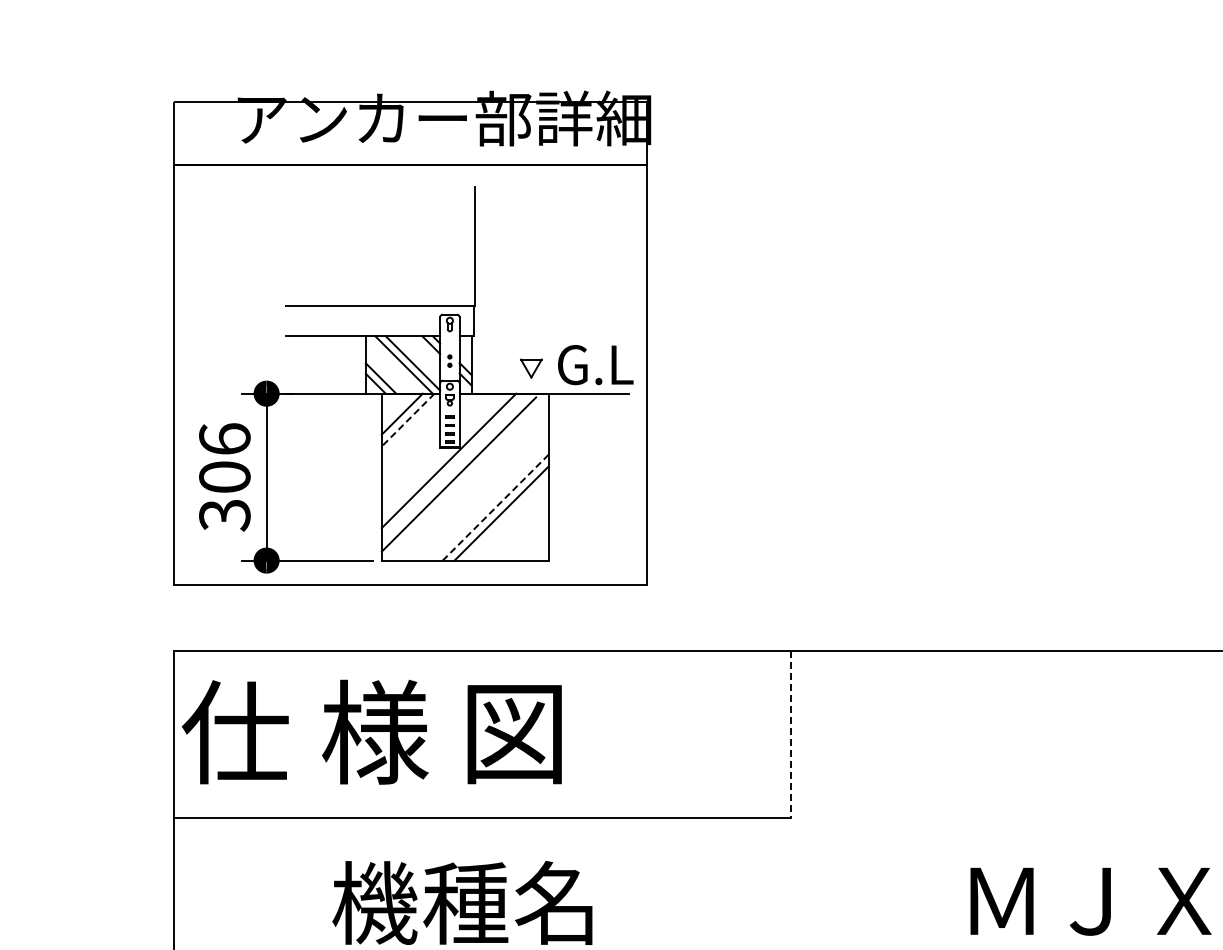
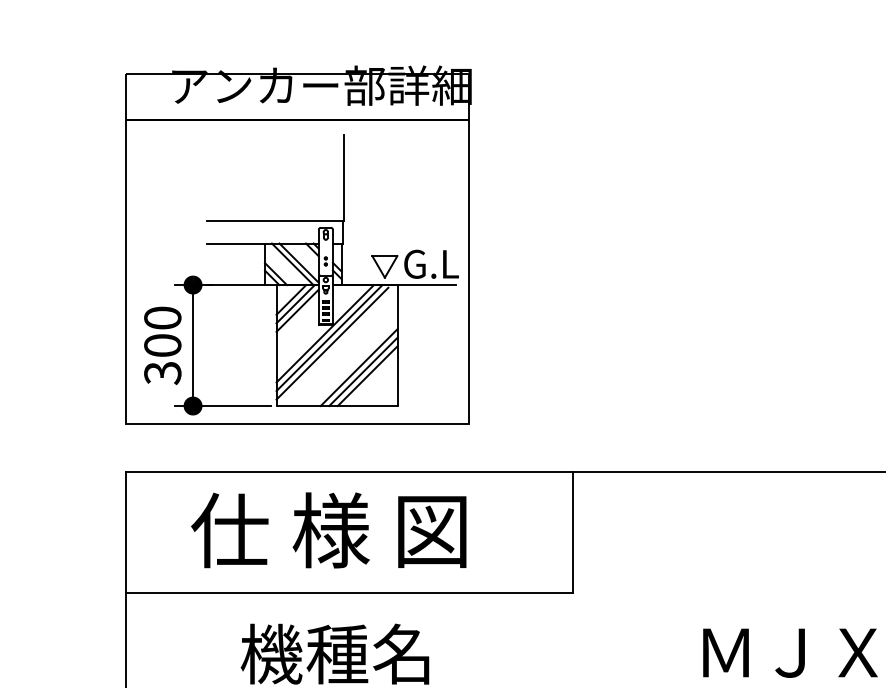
part: (531, 368) -> (385, 266), size x1.67
line: (407, 420) -> (295, 304), dashed -> solid
line: (410, 428) -> (297, 310), added
text: (224, 438) -> (162, 317), 306 -> 300
line: (454, 466) -> (329, 337), added
line: (495, 507) -> (358, 367), dashed -> solid
line: (507, 519) -> (367, 376), added
text: (371, 731) -> (328, 529), moved
line: (791, 734) -> (573, 532), dashed -> solid

